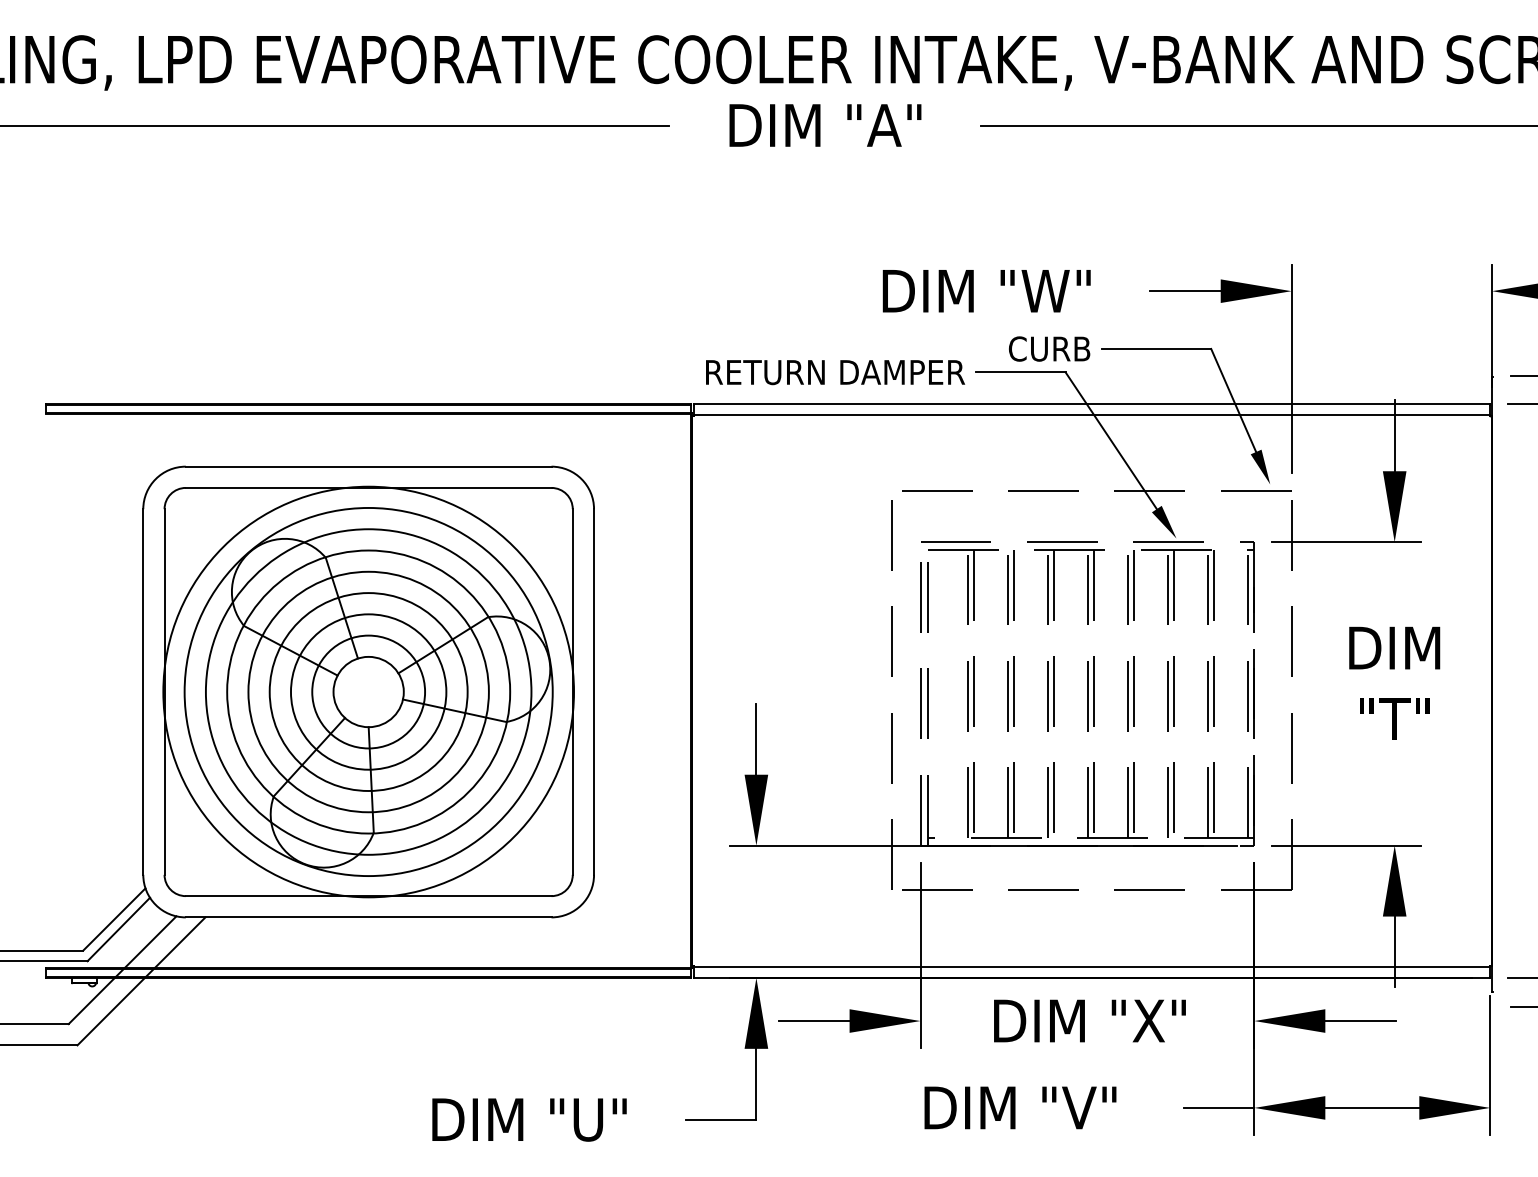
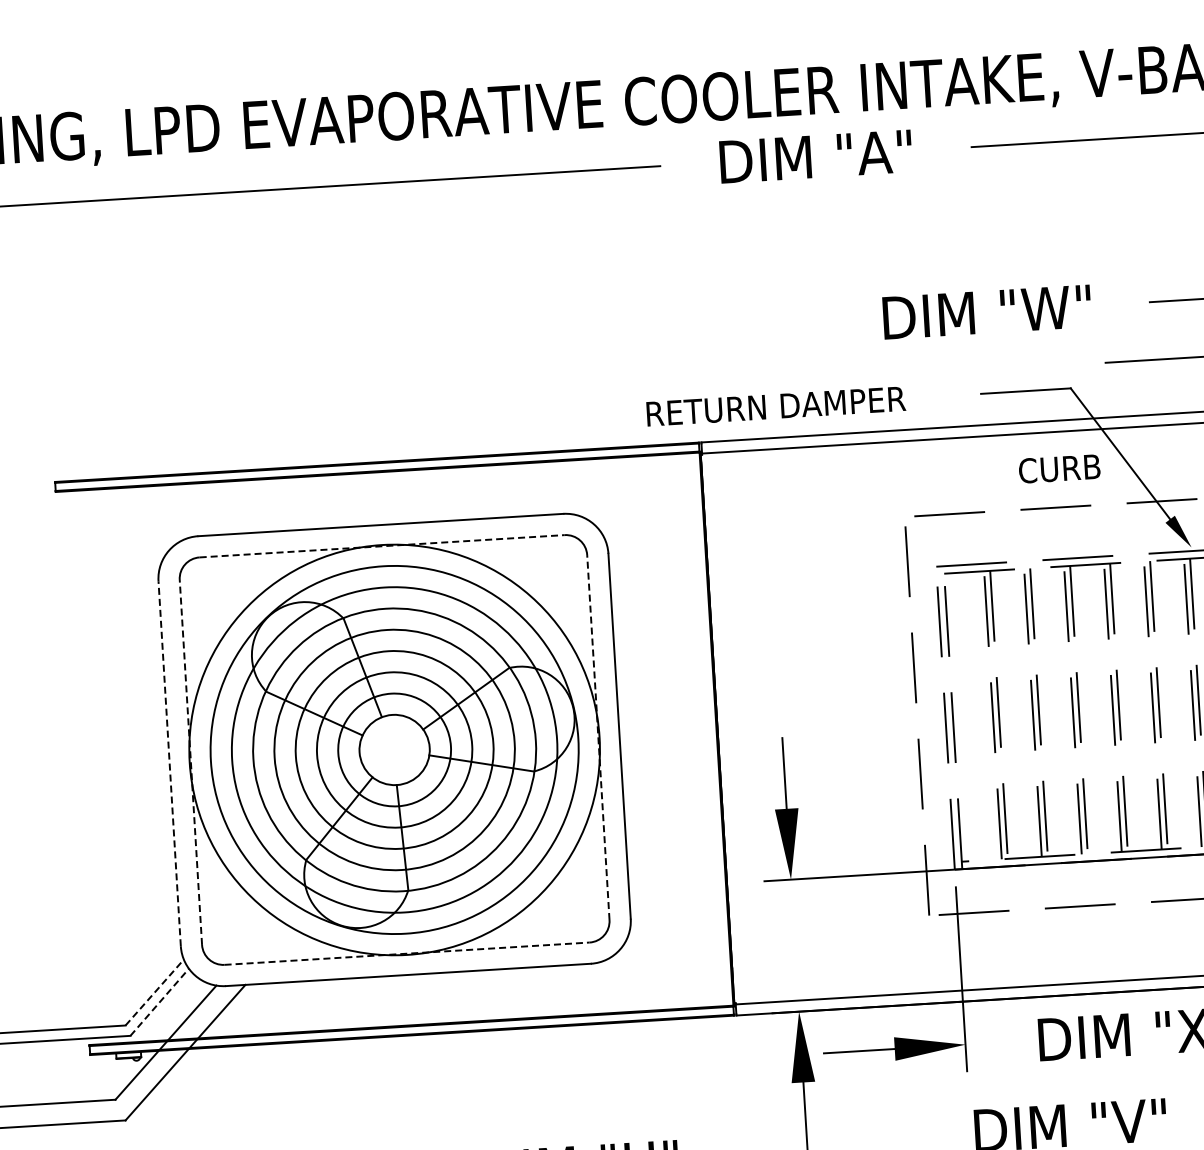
text: (1049, 348) -> (1059, 468), moved
text: (835, 372) -> (776, 406), moved
line: (368, 487) -> (381, 545), solid -> dashed
line: (143, 692) -> (169, 764), solid -> dashed
line: (164, 692) -> (190, 762), solid -> dashed
line: (572, 692) -> (598, 738), solid -> dashed
line: (368, 896) -> (406, 954), solid -> dashed
line: (114, 919) -> (154, 992), solid -> dashed
line: (118, 929) -> (159, 1002), solid -> dashed

